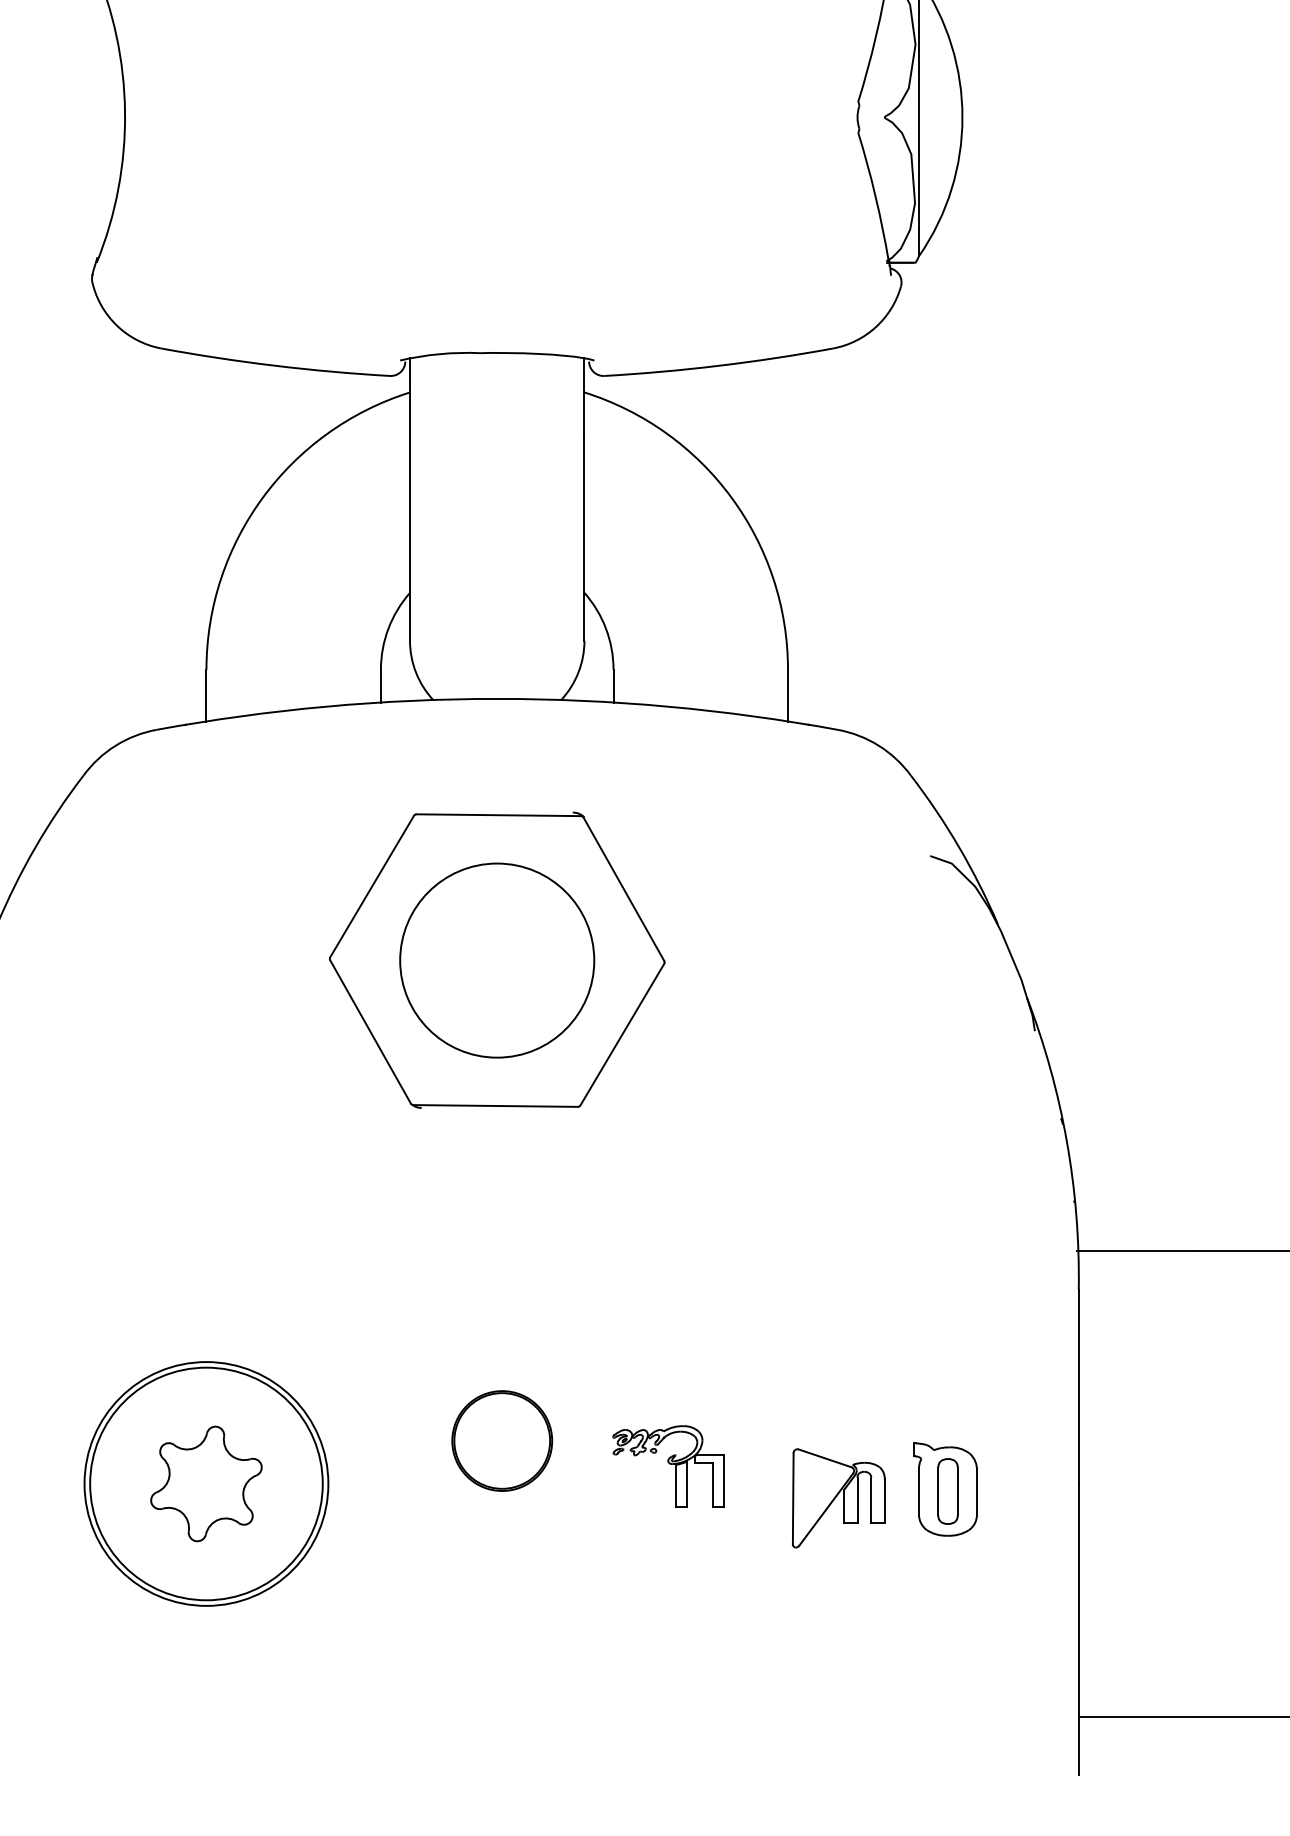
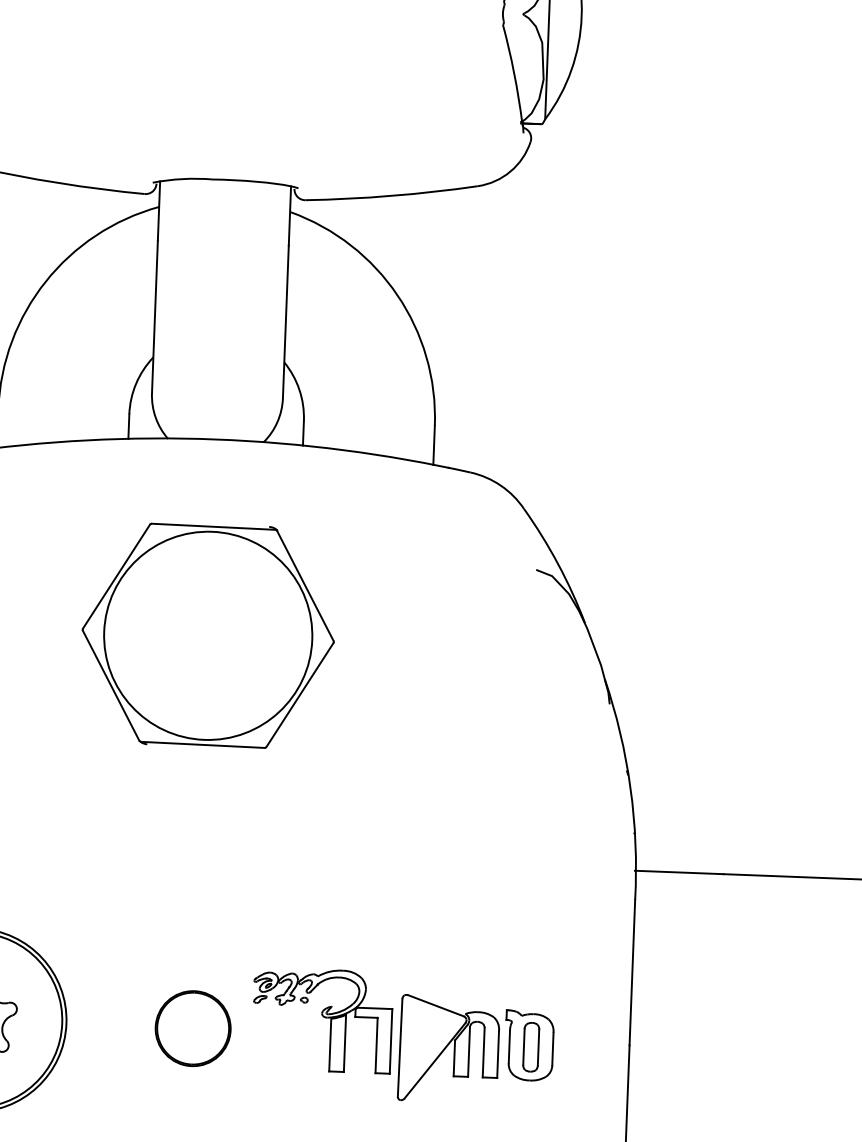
circle: (496, 960) -> (207, 635), size x1.43
part: (502, 1440) -> (193, 1028), moved
part: (668, 1466) -> (322, 1020), size x1.67
part: (838, 1498) -> (448, 1049), size x1.43

